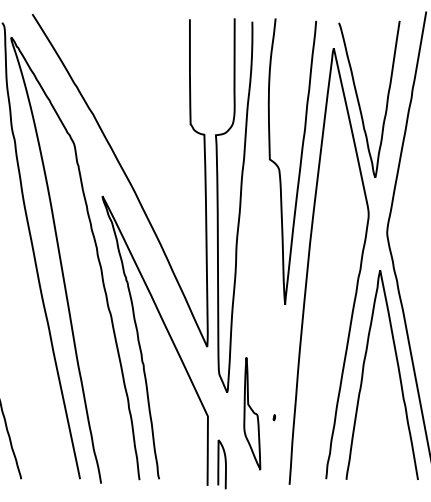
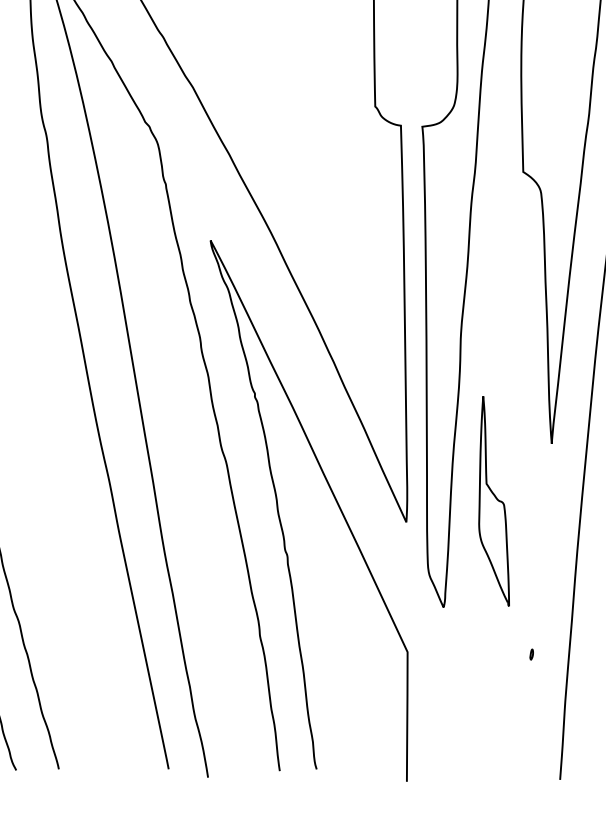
part: (252, 413) -> (494, 500), moved
curve: (219, 464) -> (429, 741), removed

